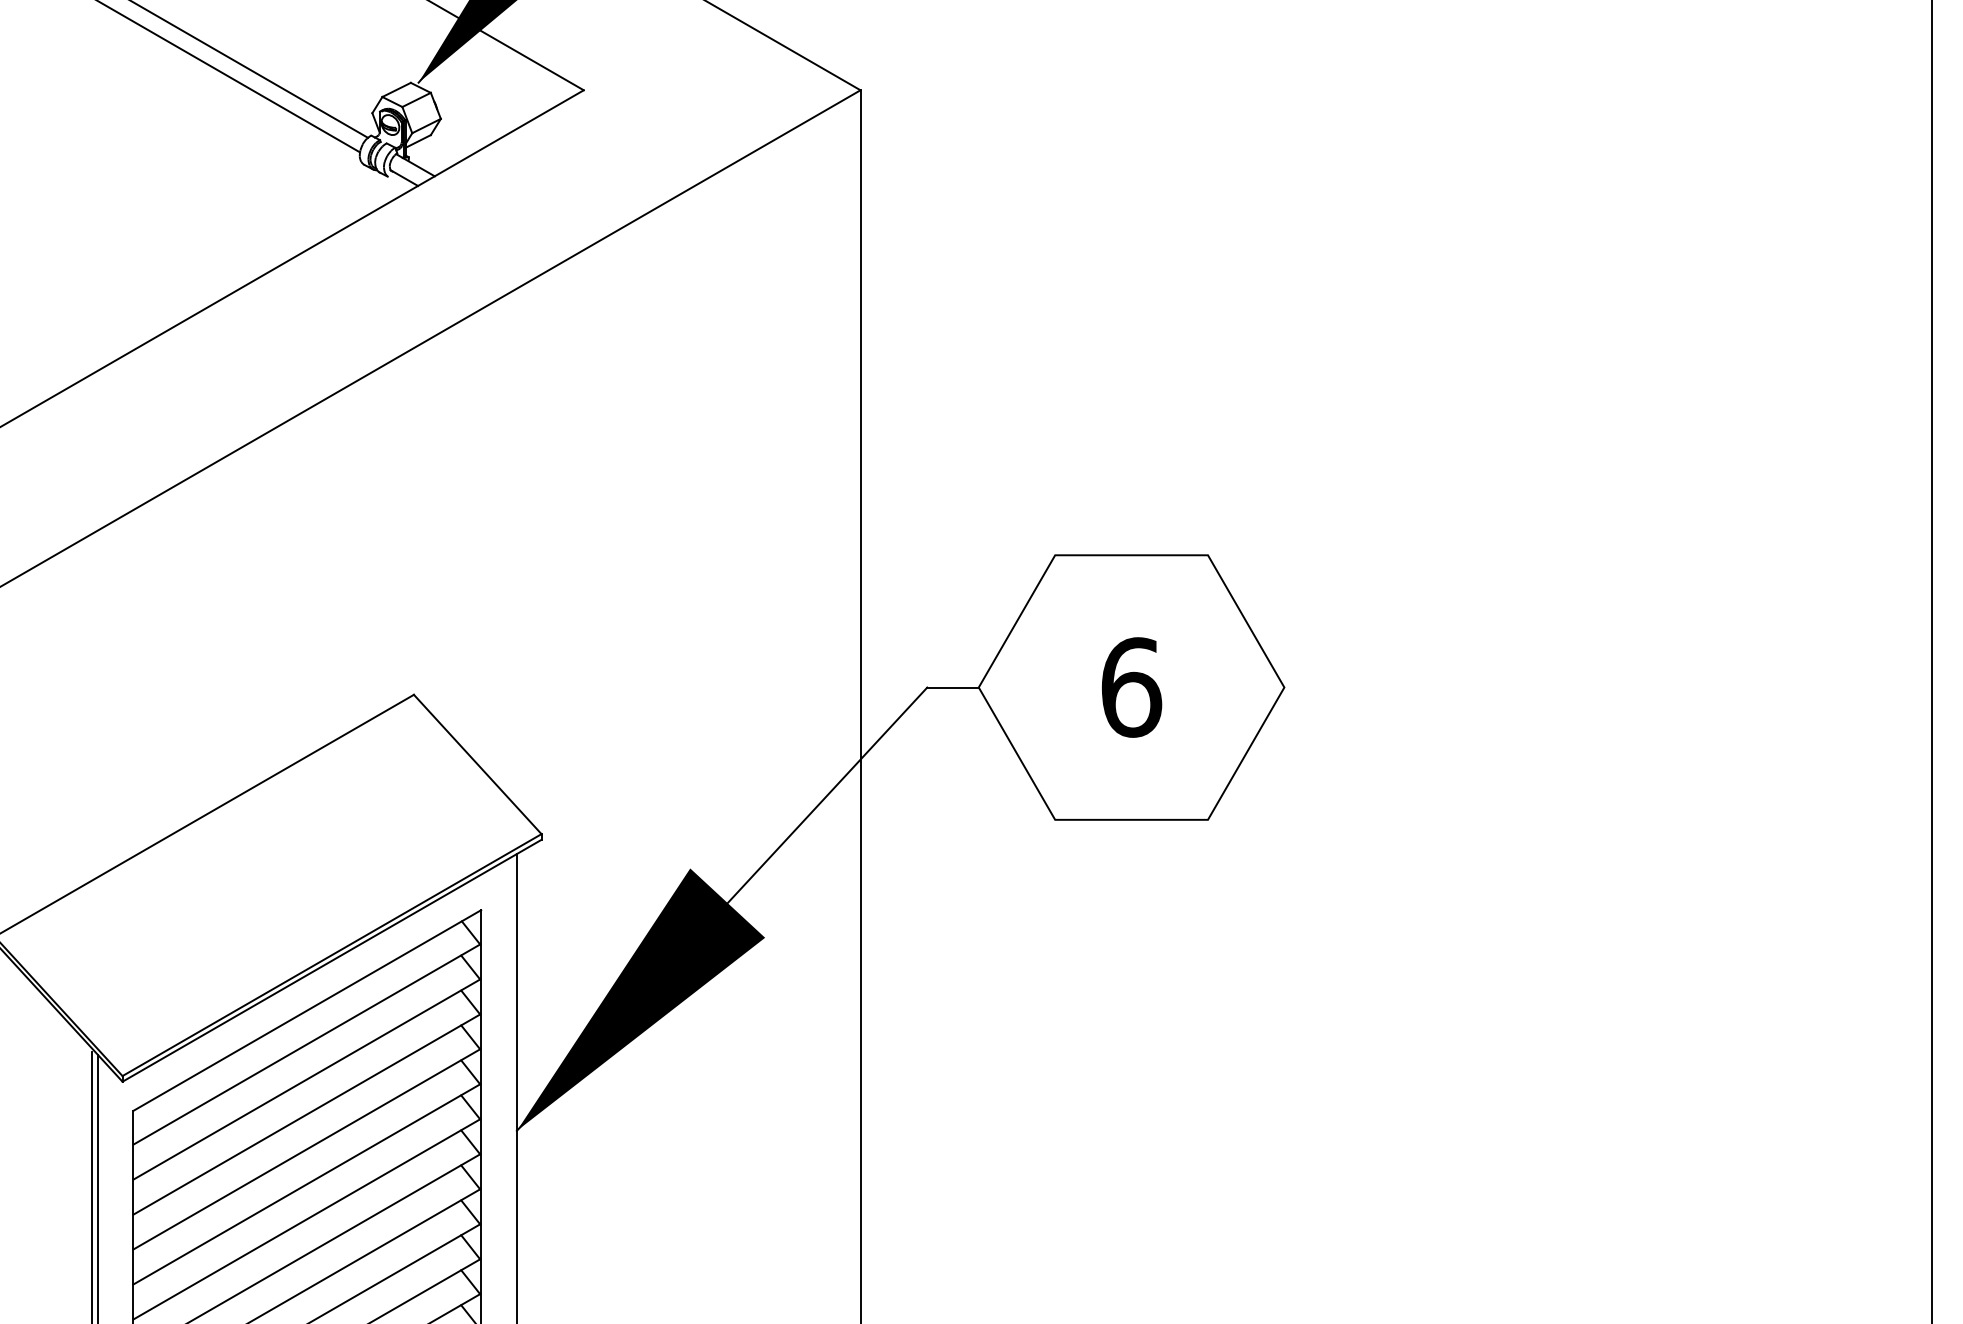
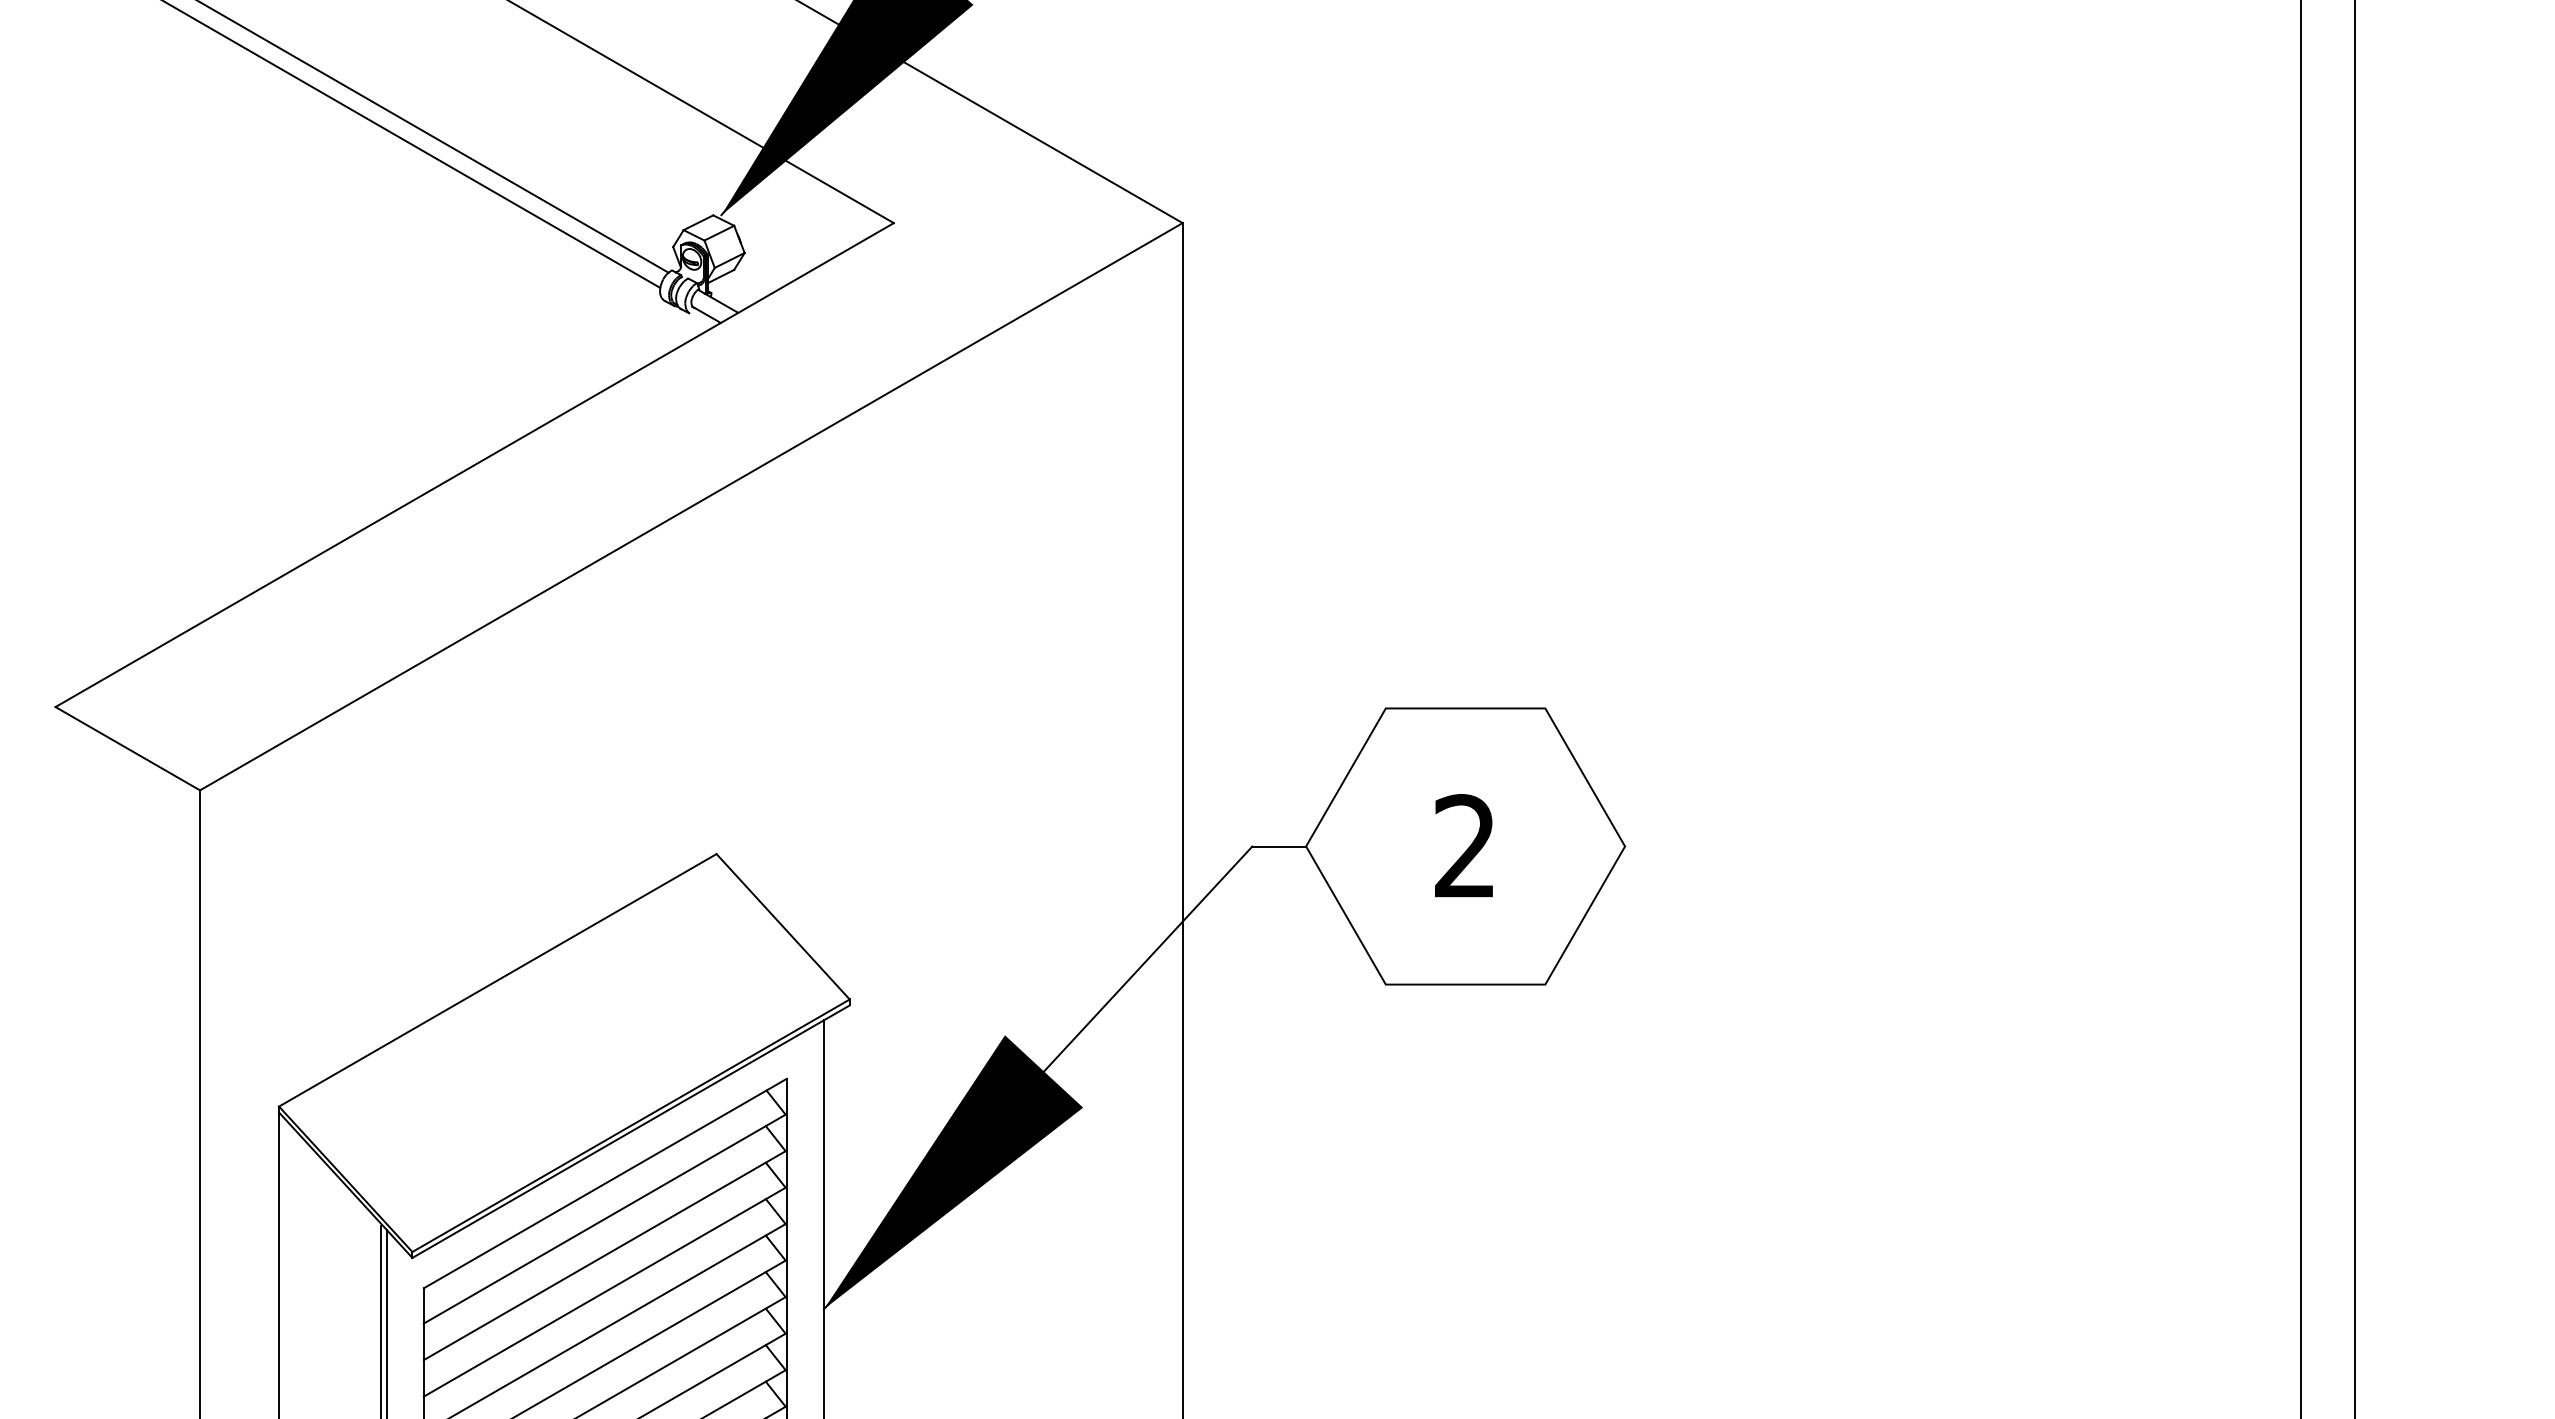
text: (1131, 687) -> (1465, 846), 6 -> 2

